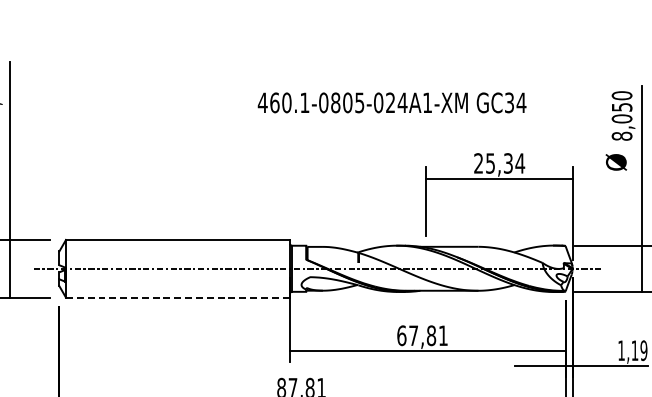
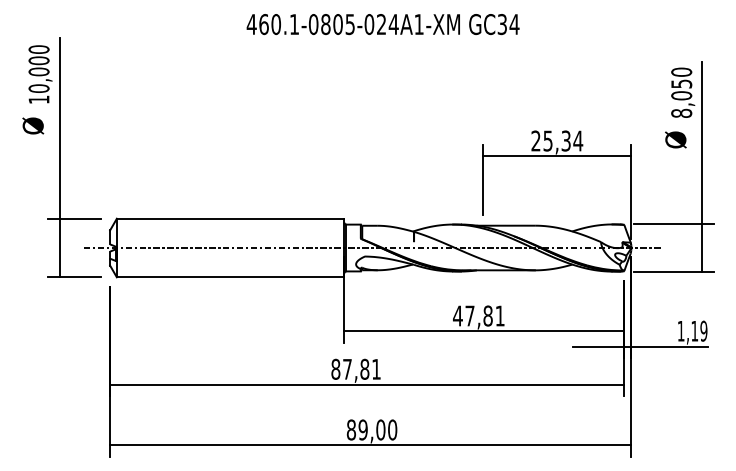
text: (391, 102) -> (382, 24), moved
line: (177, 297) -> (230, 277), dashed -> solid
text: (401, 335) -> (457, 315), 67,81 -> 47,81

